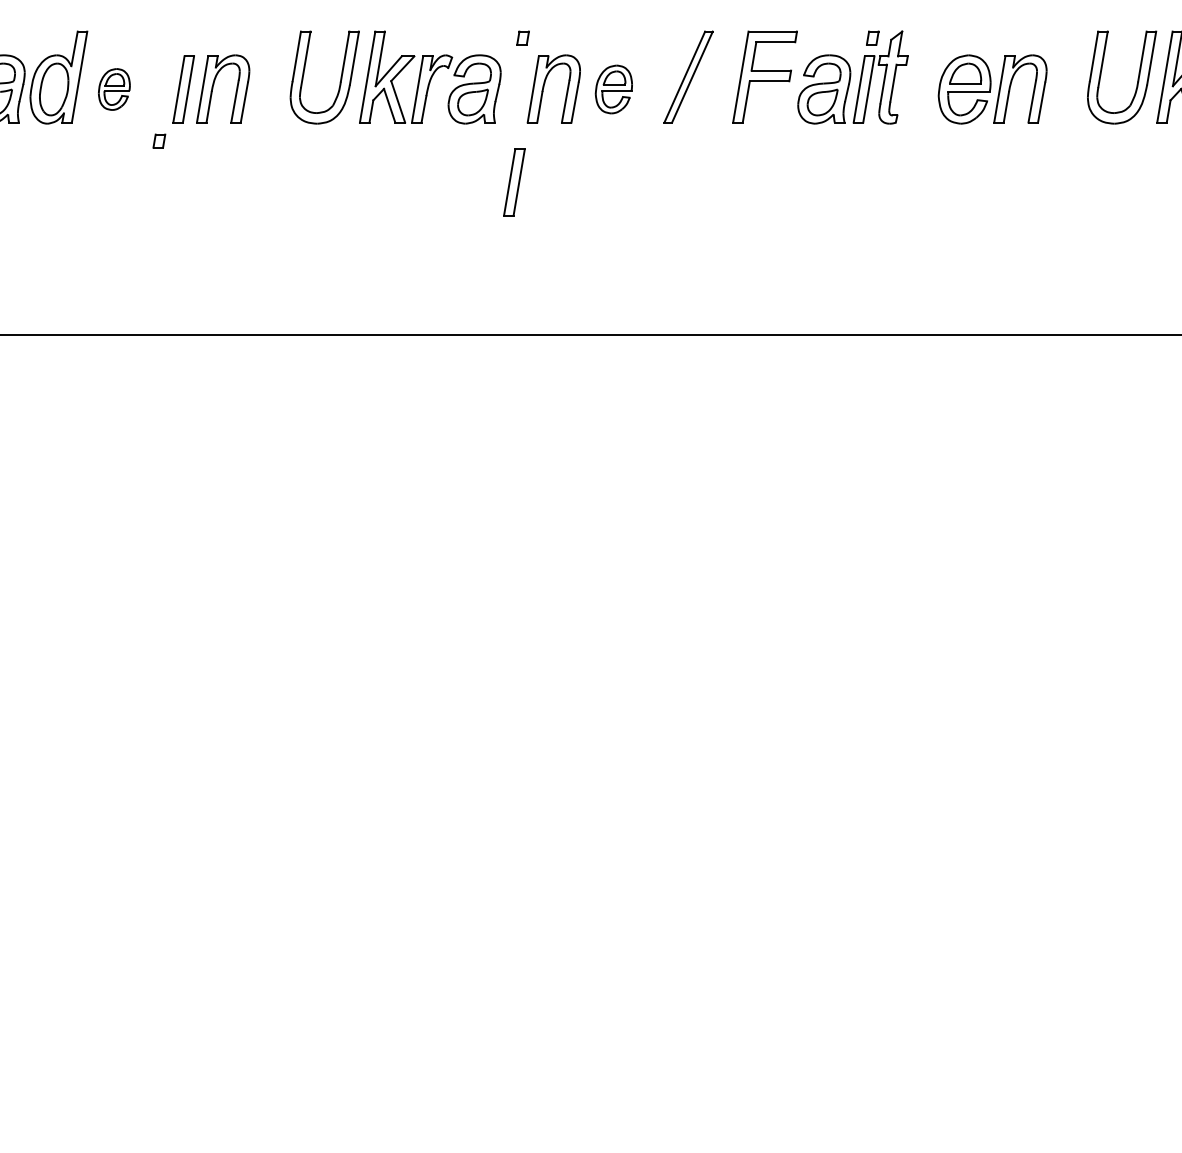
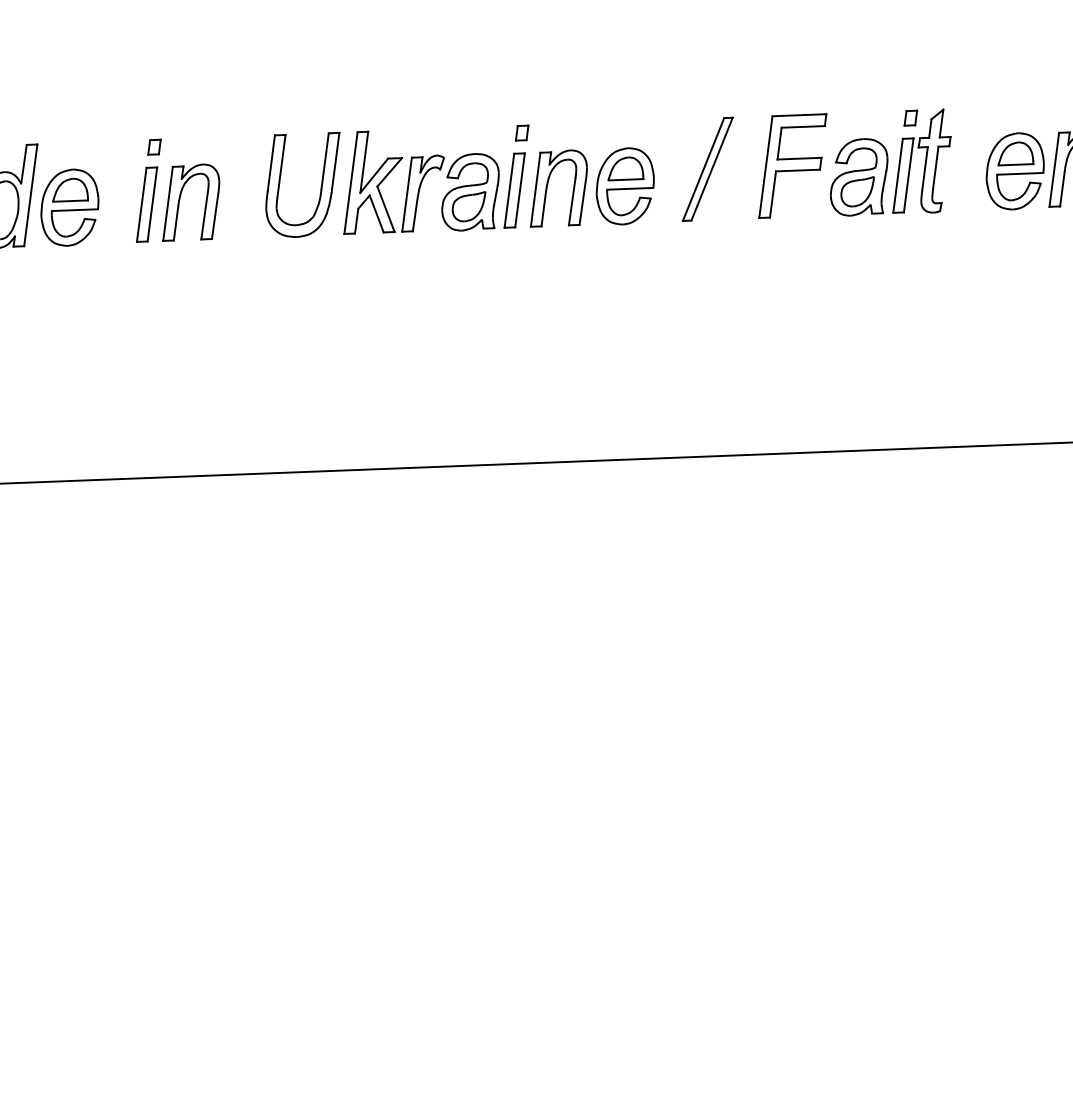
part: (114, 89) -> (70, 207), size x1.67
part: (613, 89) -> (624, 186), size x1.43
part: (159, 140) -> (154, 146), moved
part: (514, 182) -> (514, 190), moved

